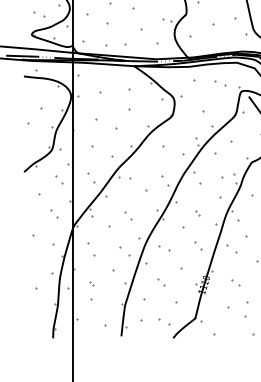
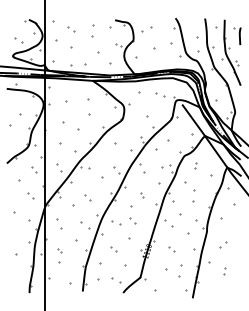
part: (197, 245) -> (132, 220), moved

